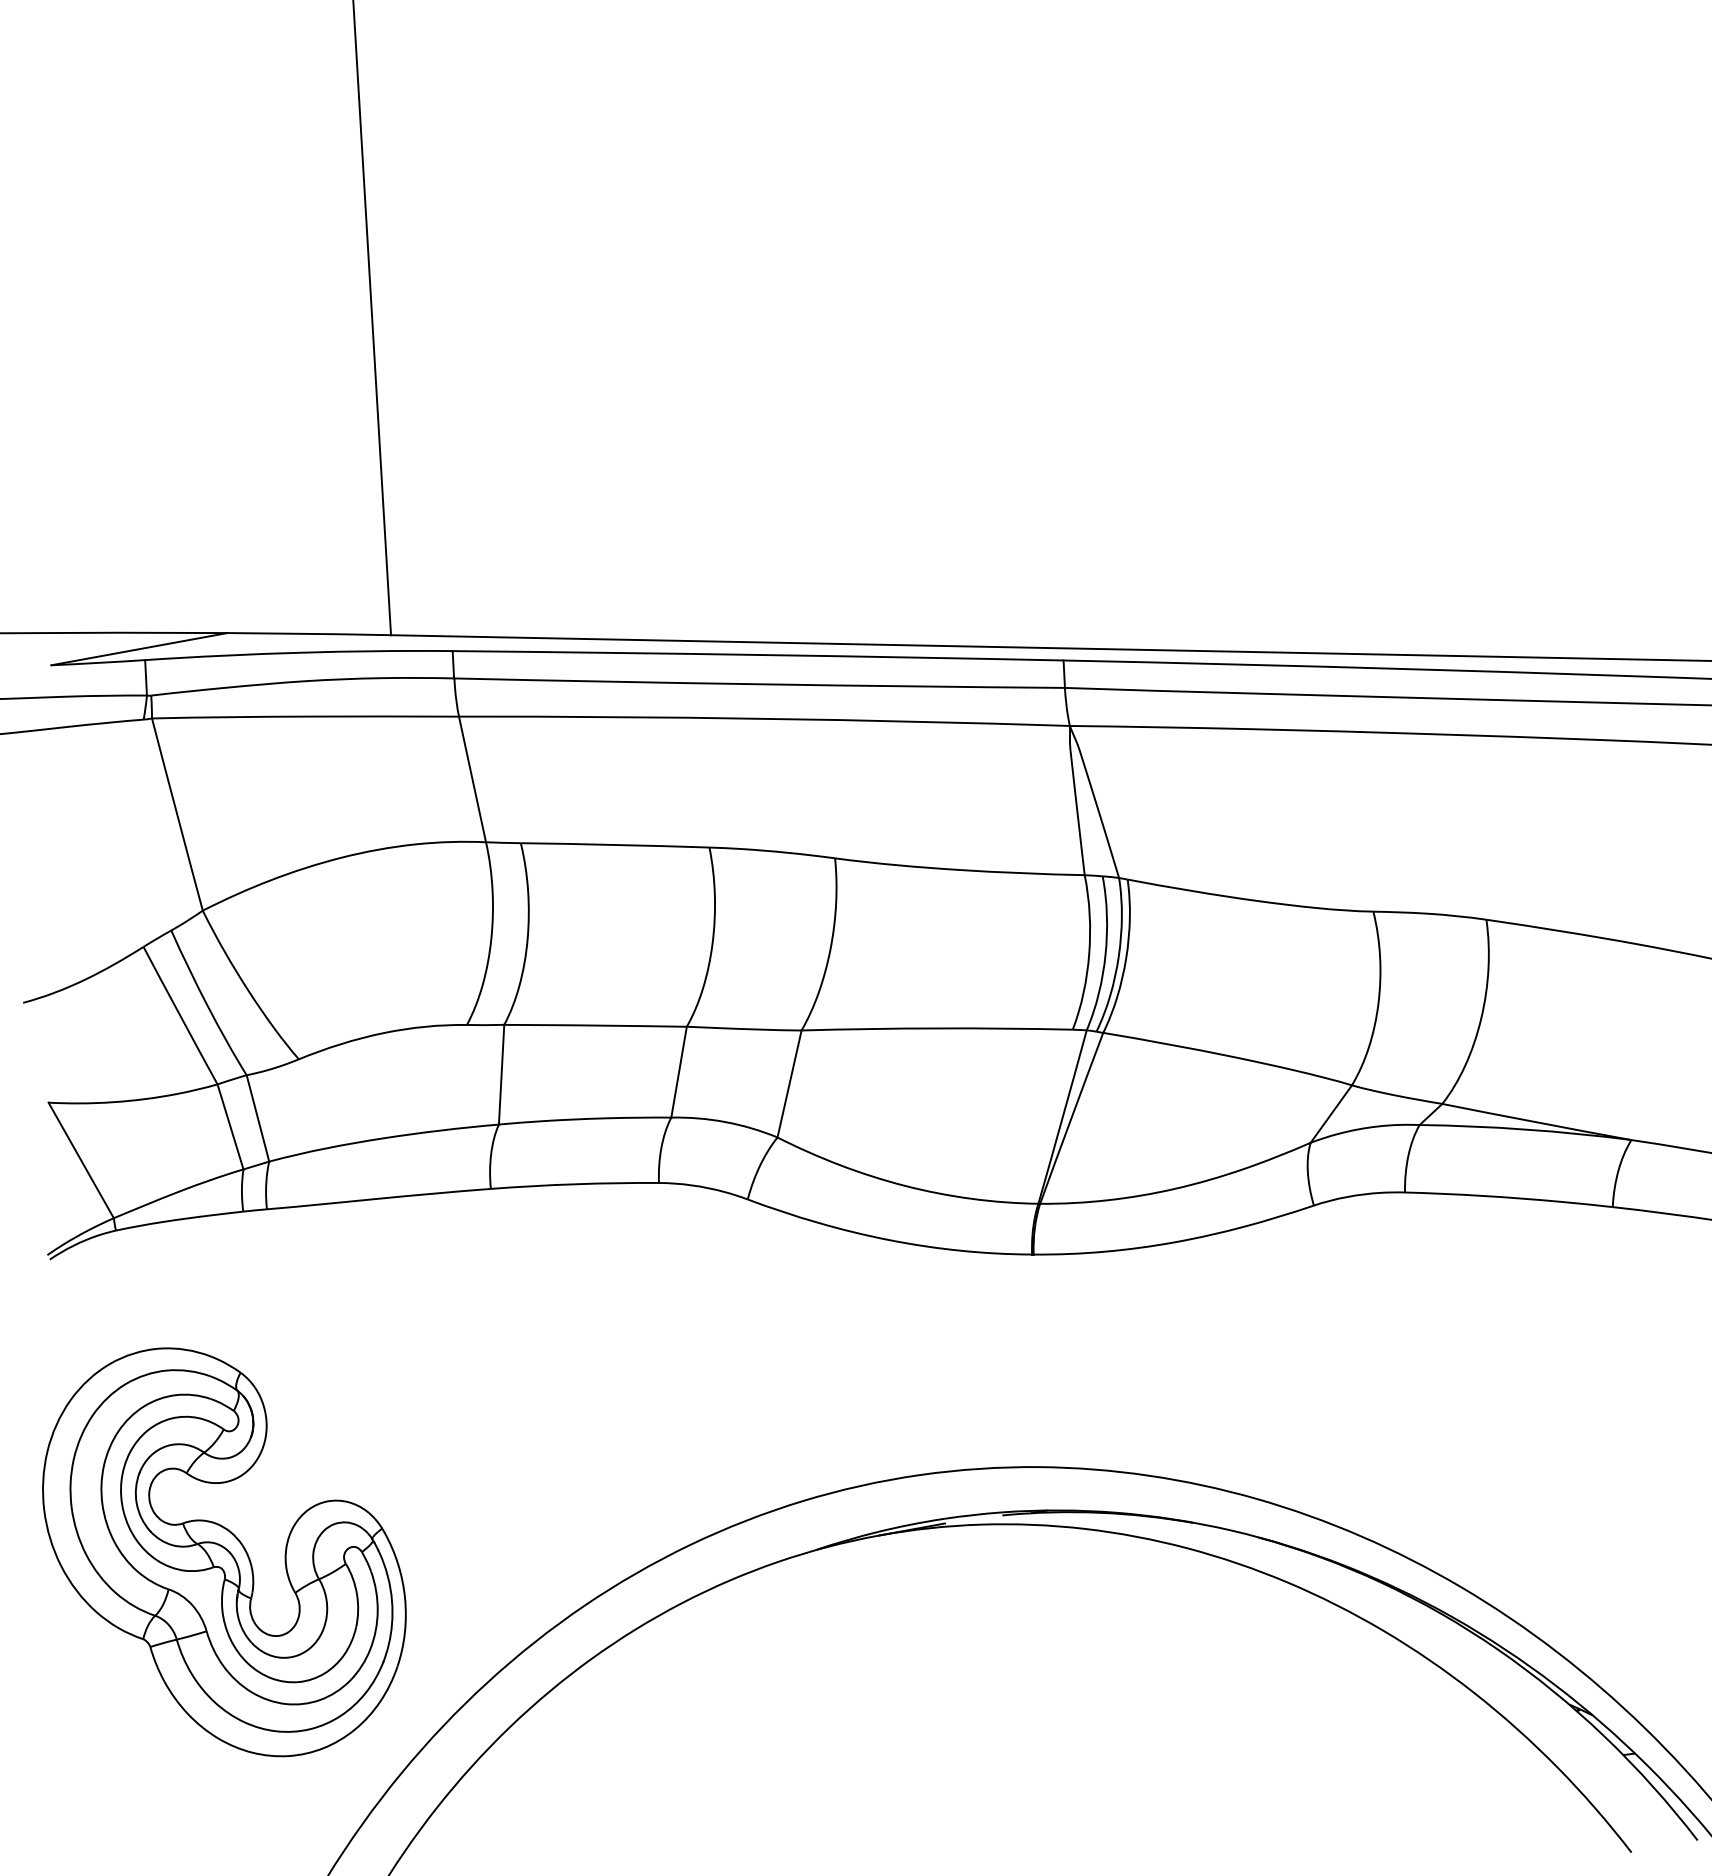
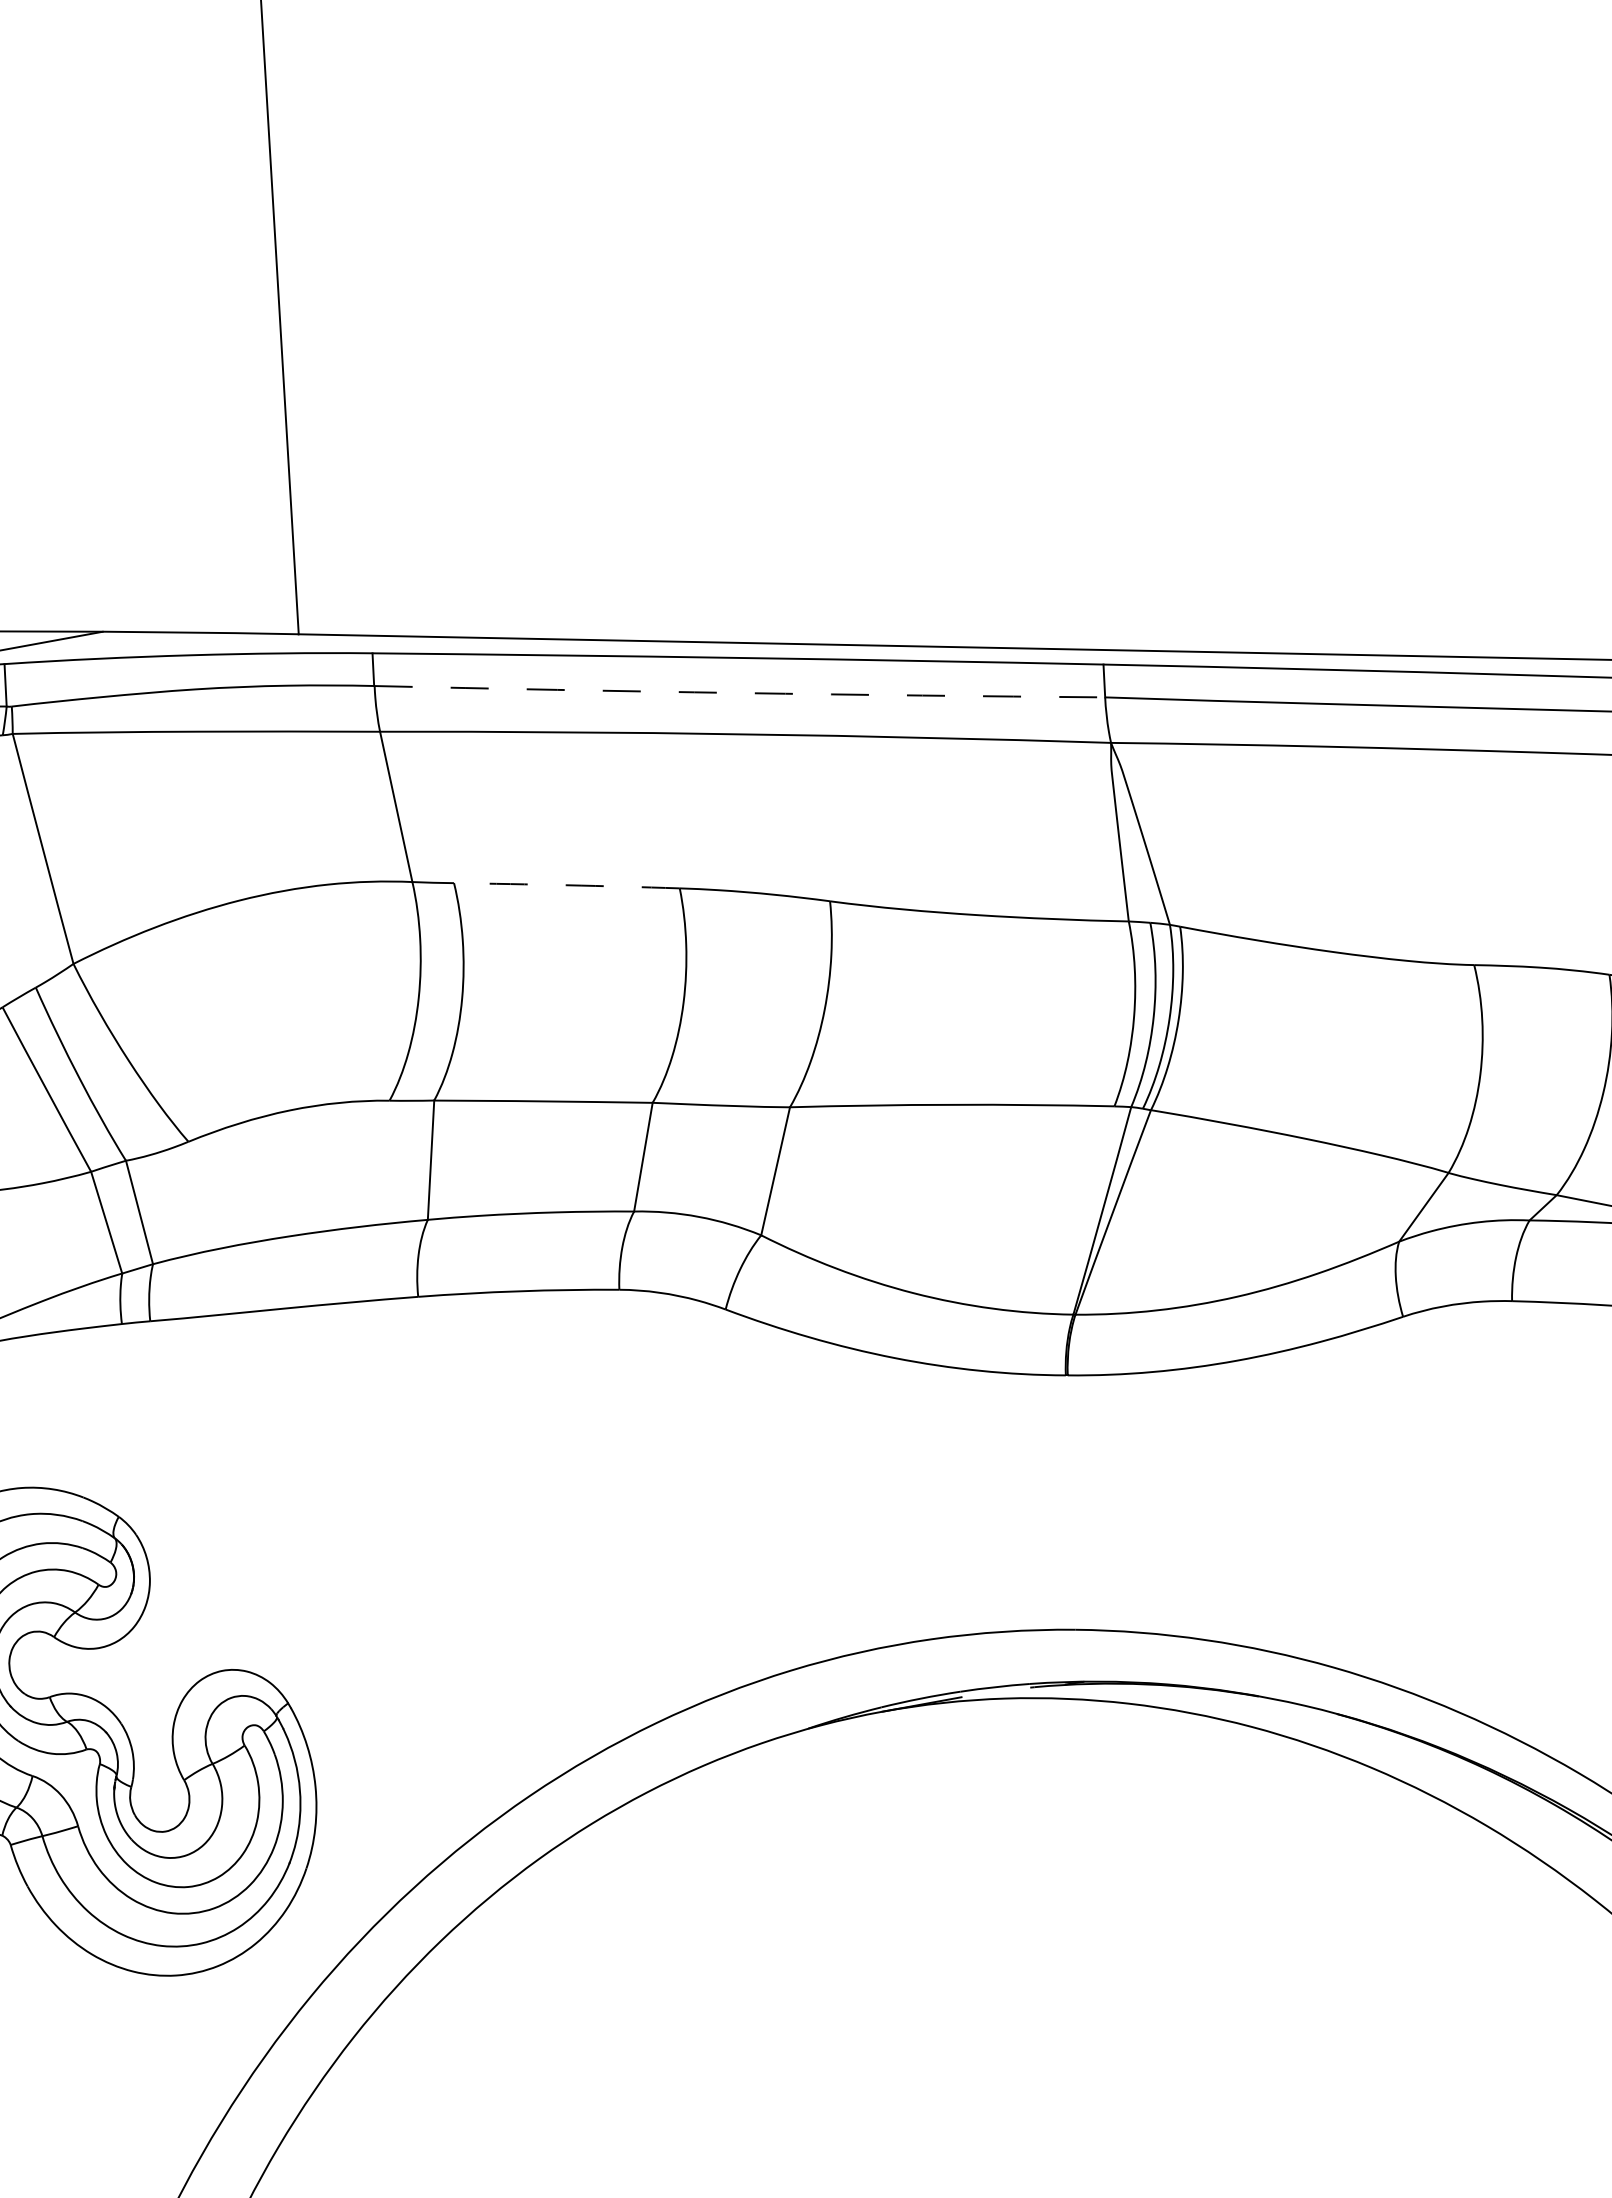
arc: (759, 684) -> (739, 693), solid -> dashed
arc: (615, 844) -> (567, 884), solid -> dashed

